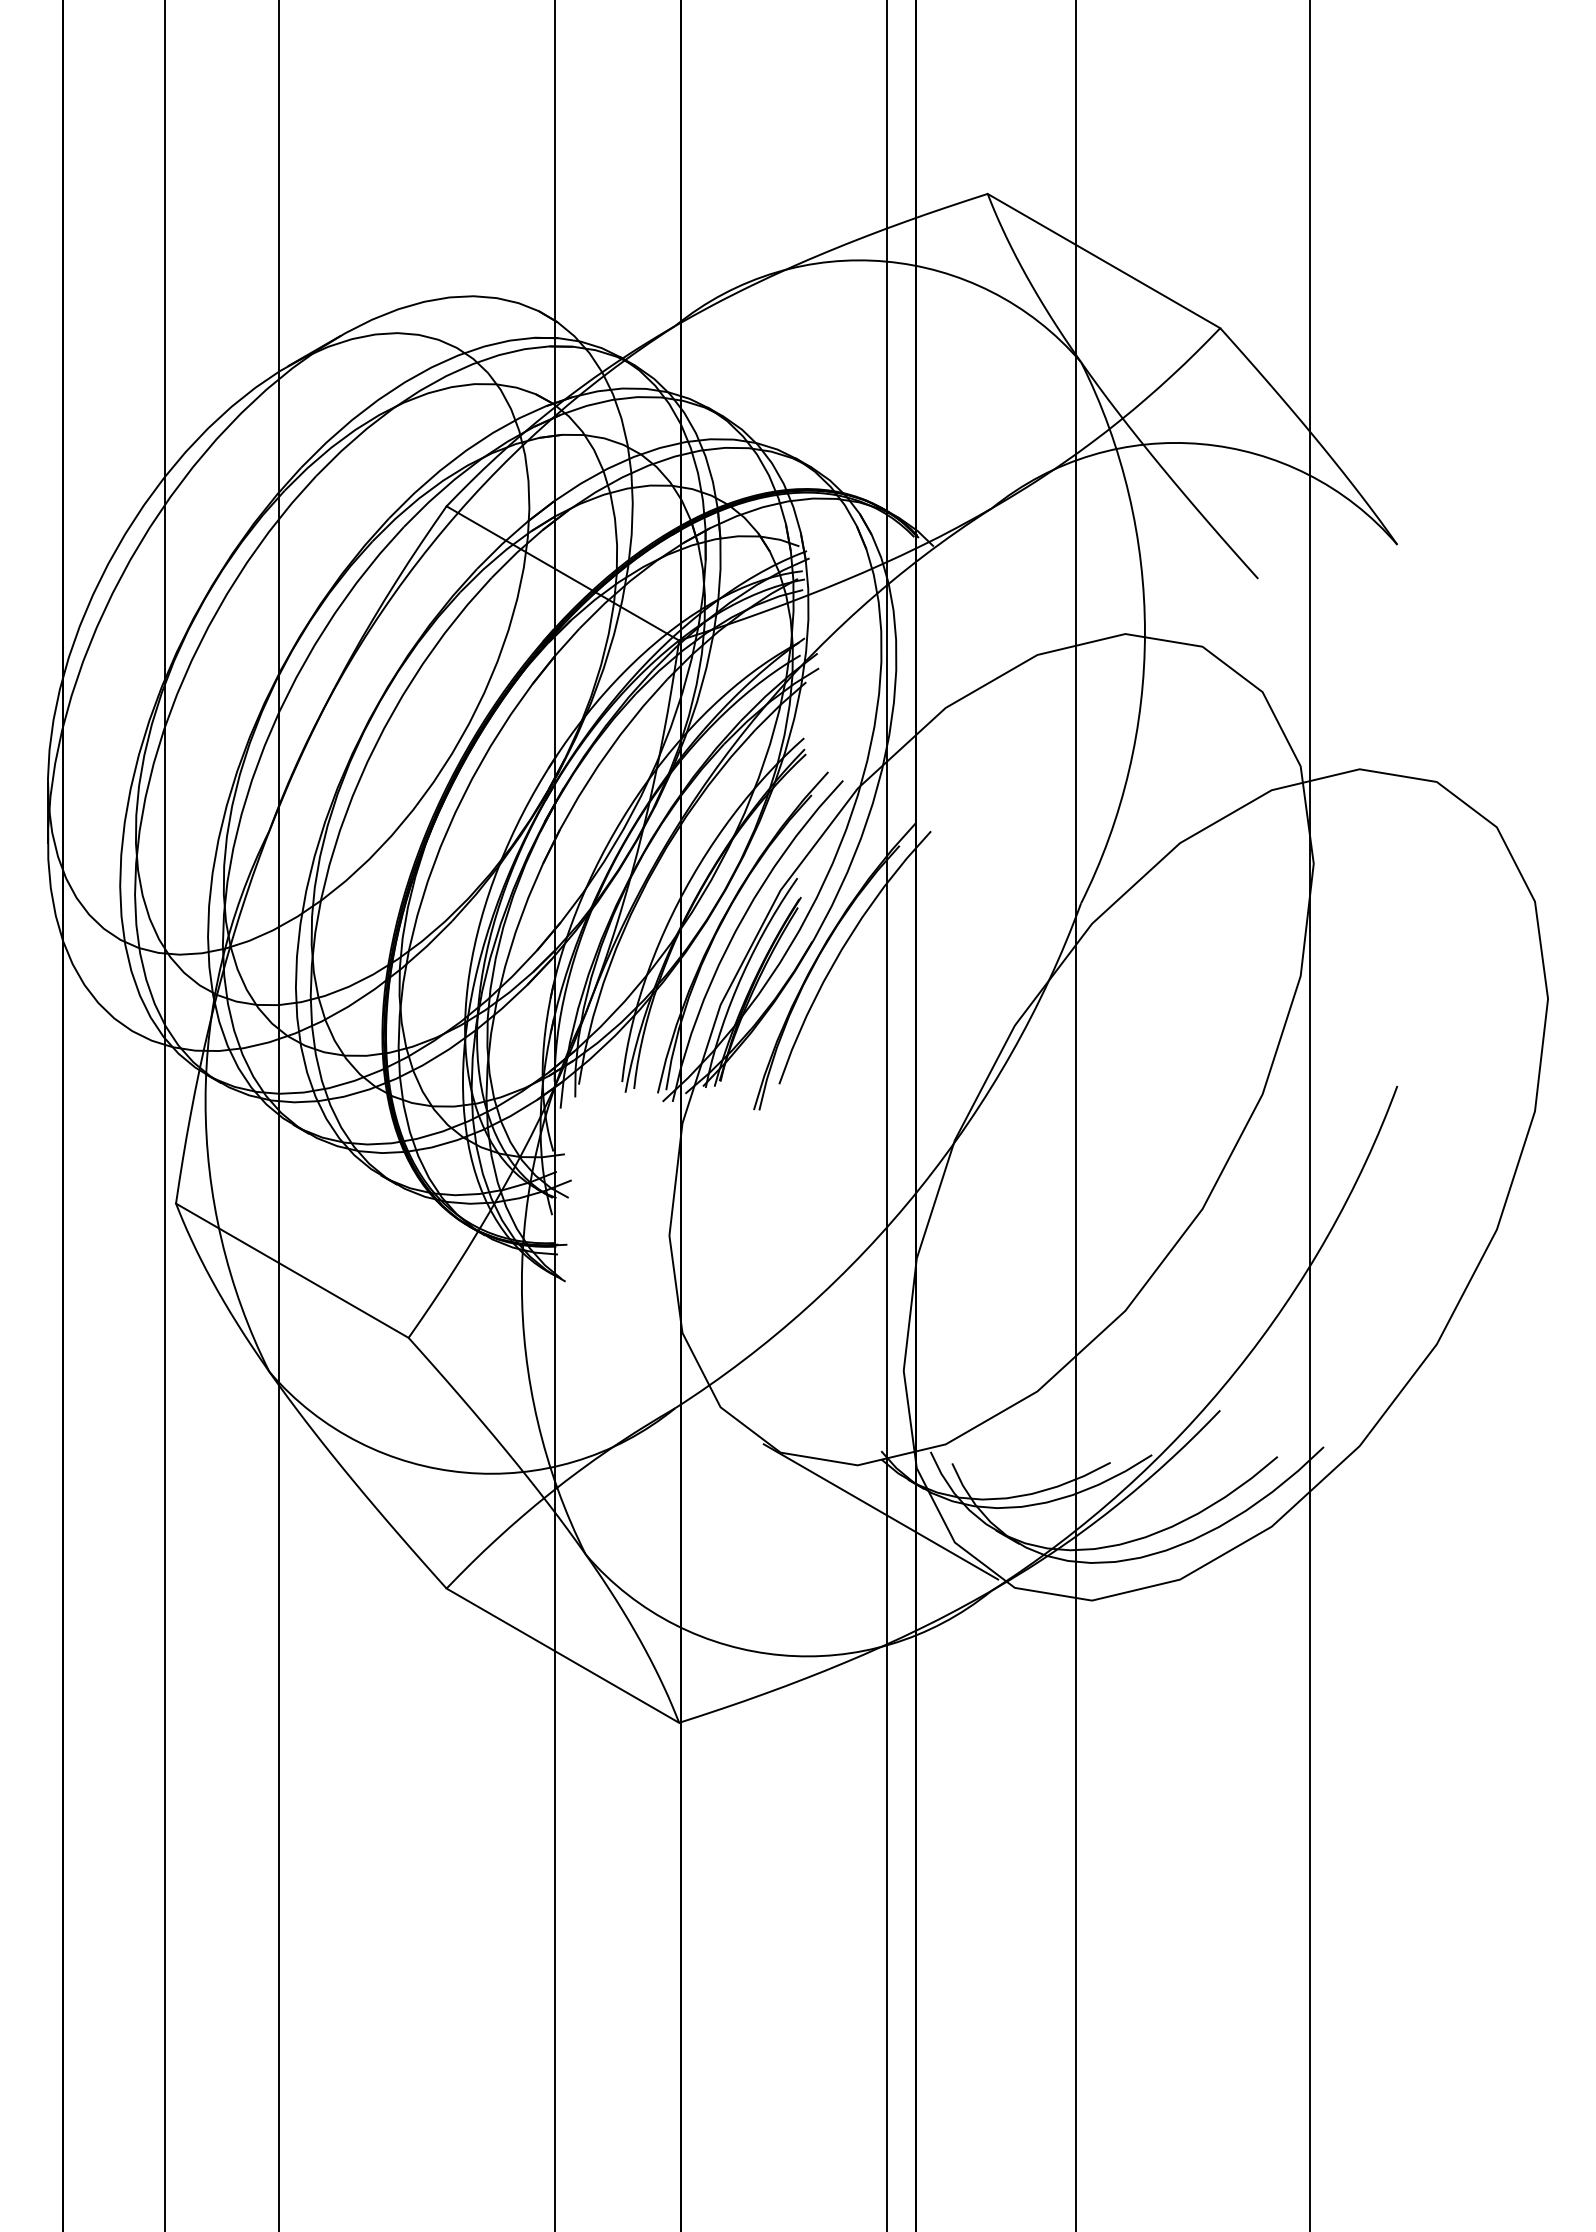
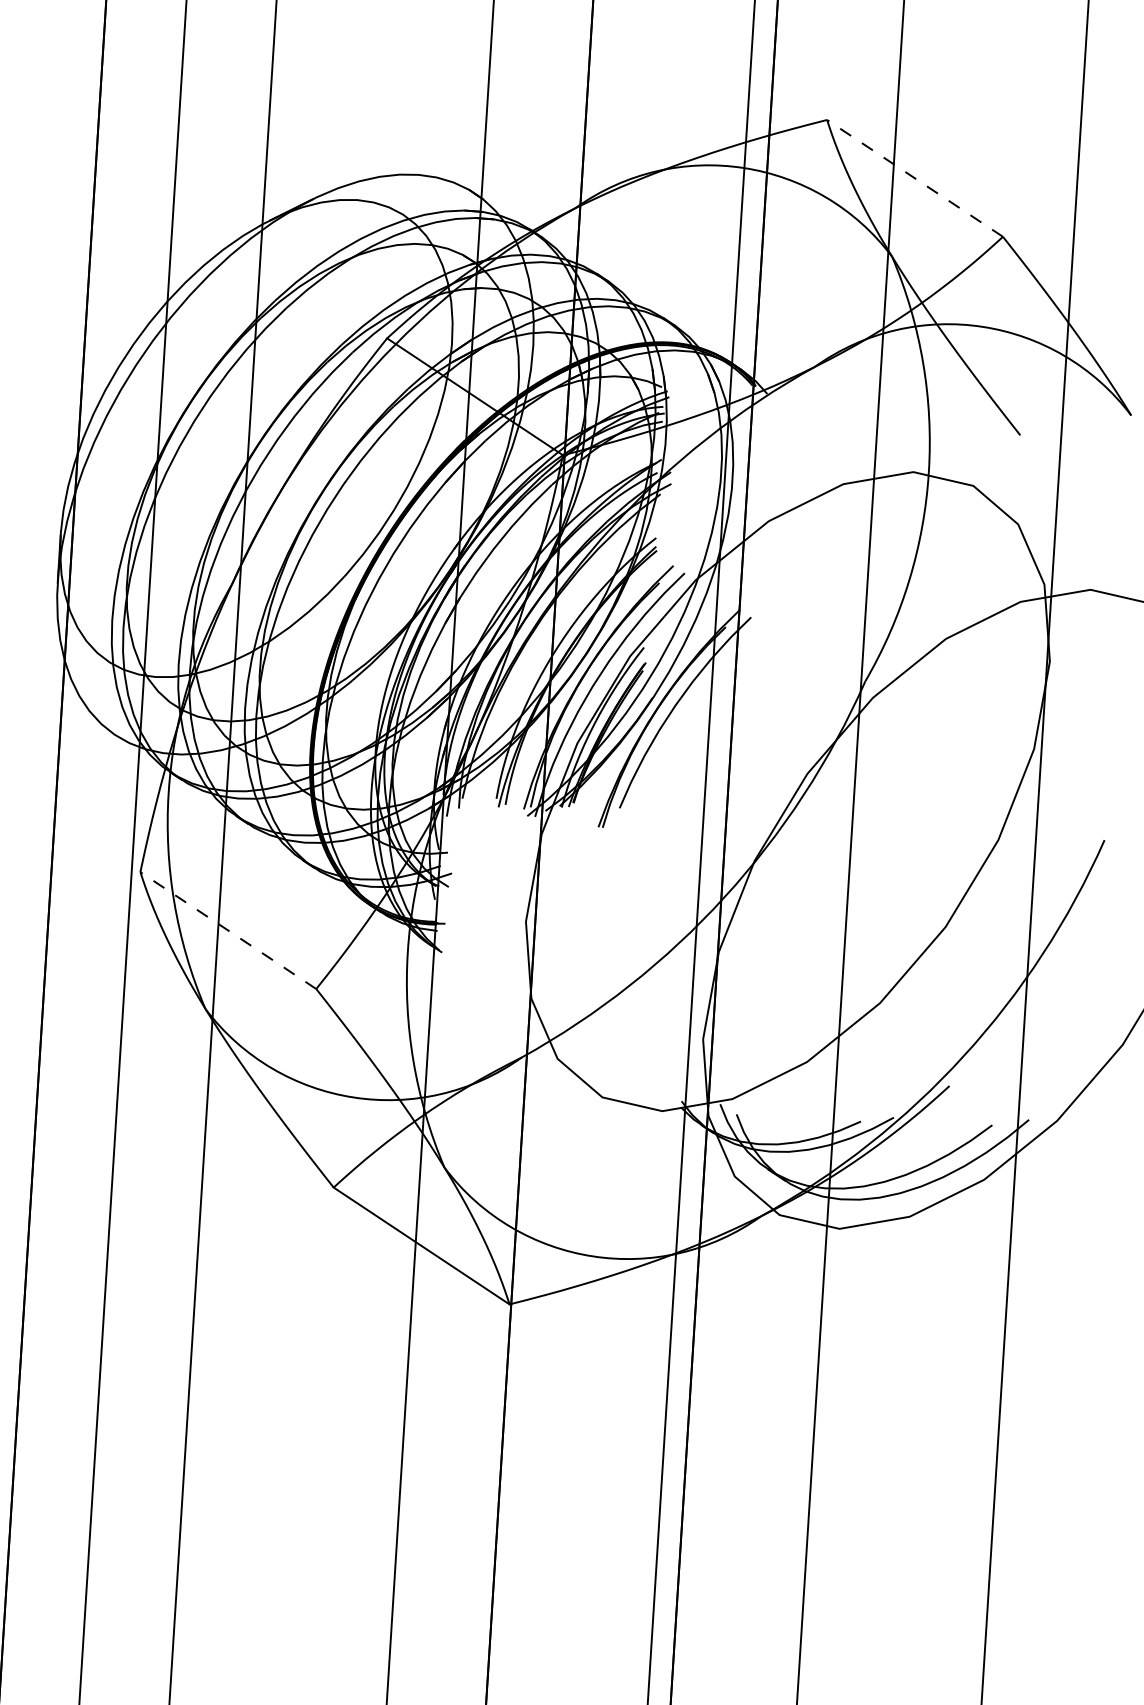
line: (1103, 260) -> (914, 177), solid -> dashed
line: (291, 1270) -> (227, 930), solid -> dashed
line: (880, 1511) -> (677, 1148), removed

